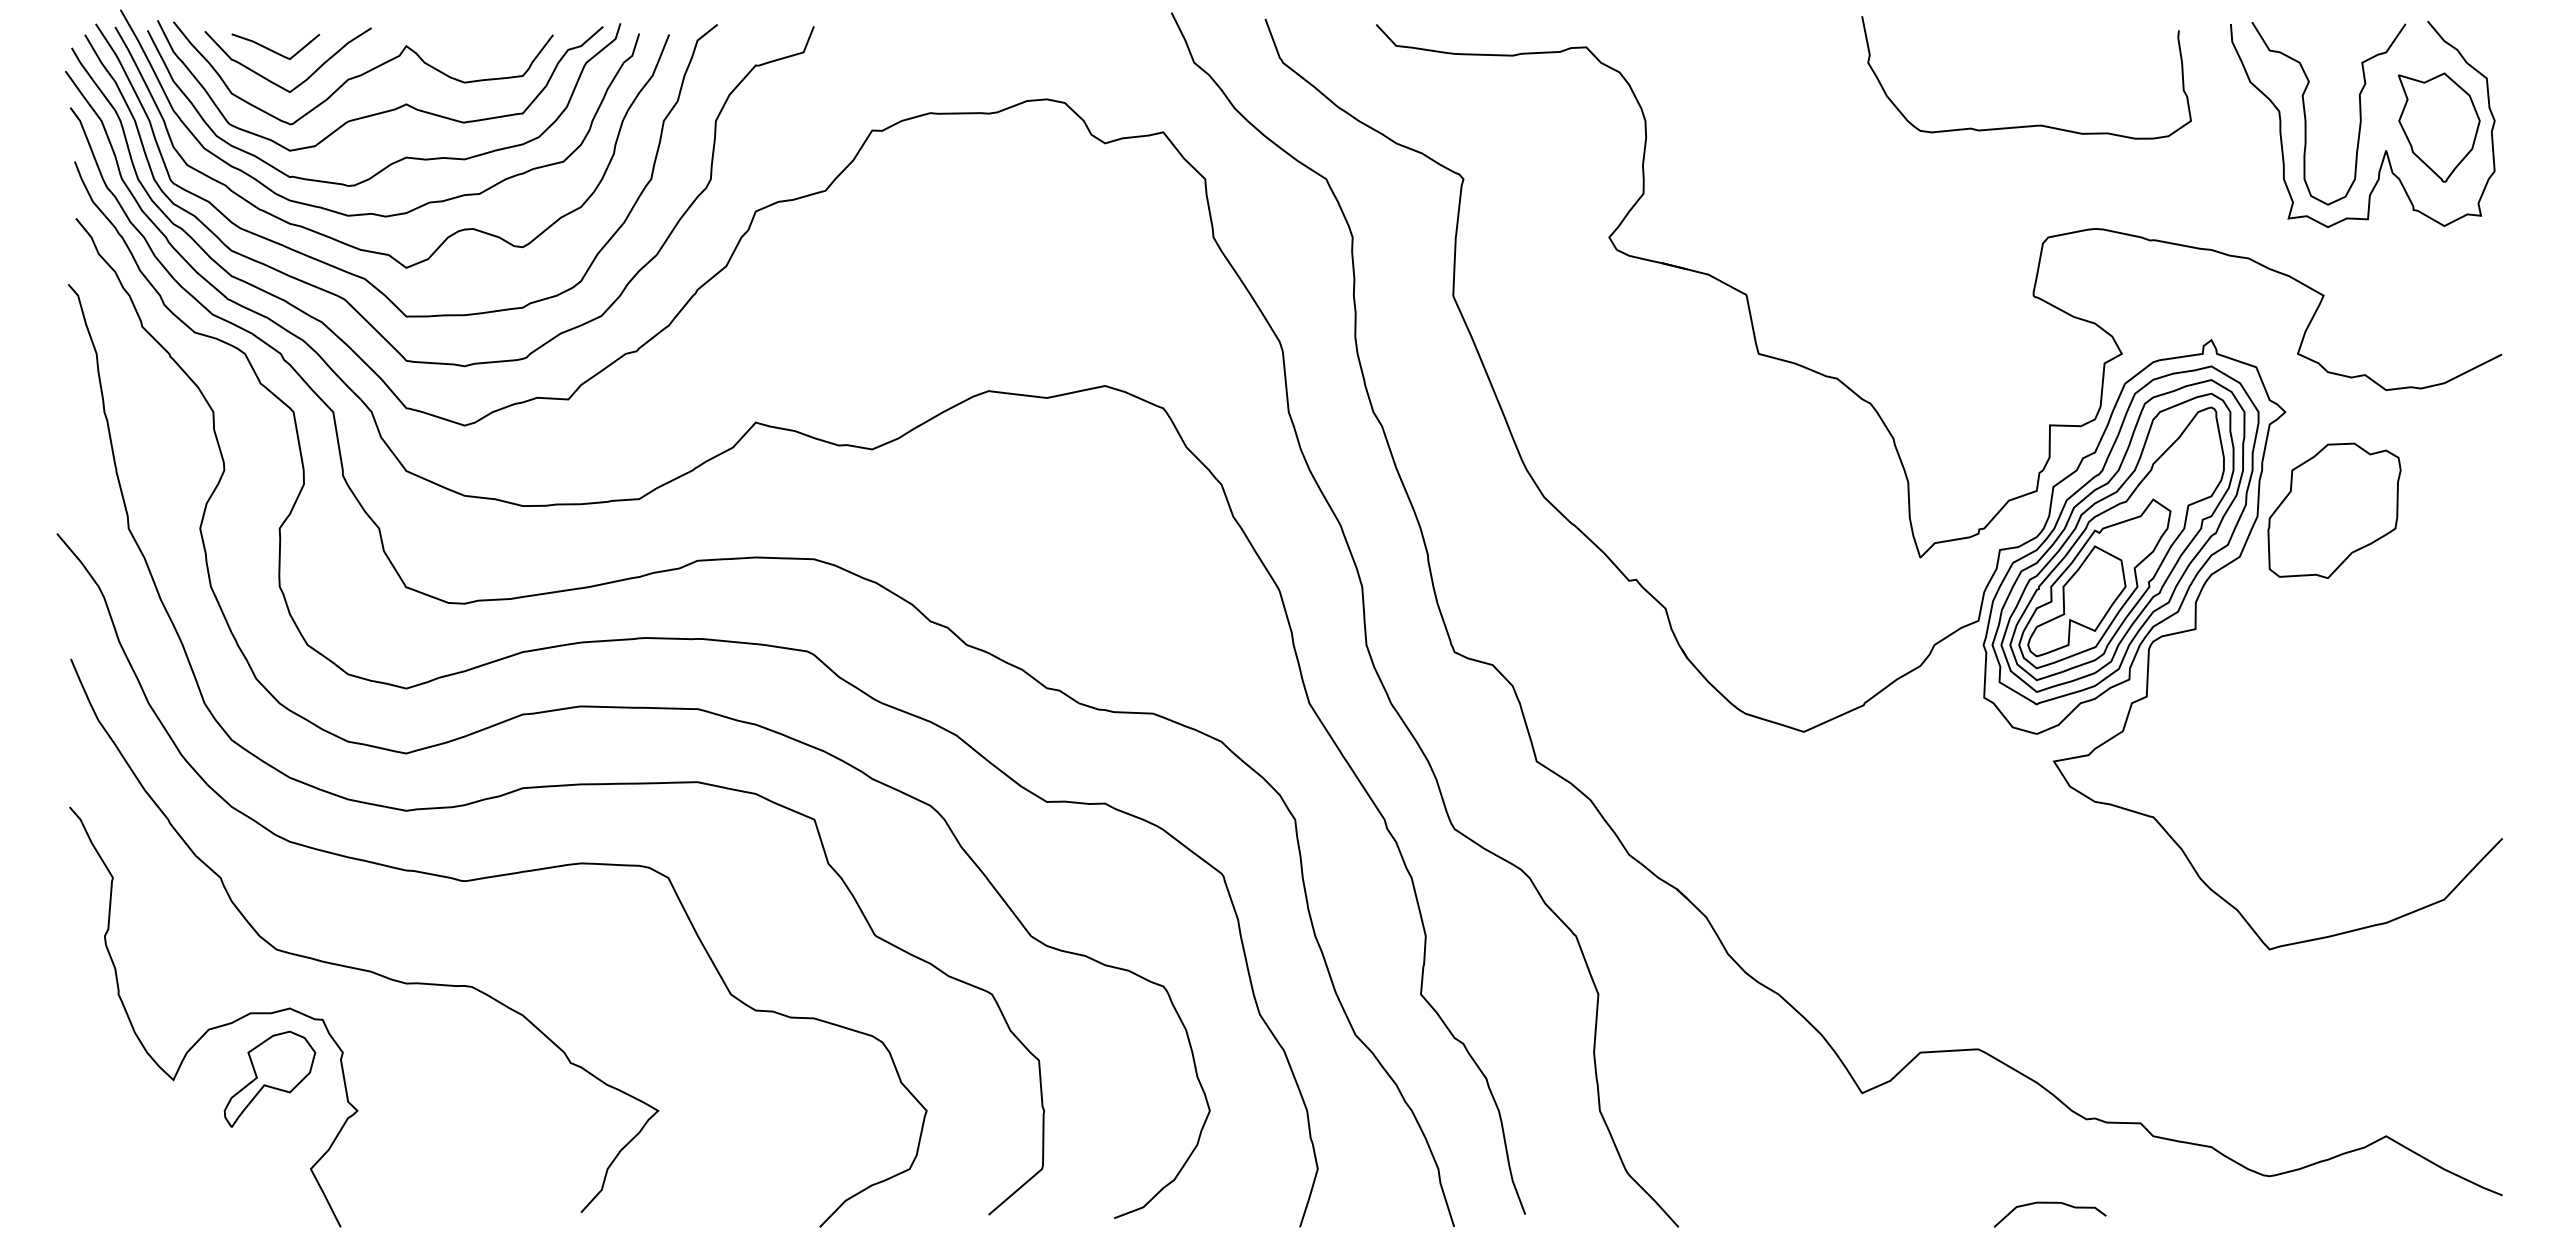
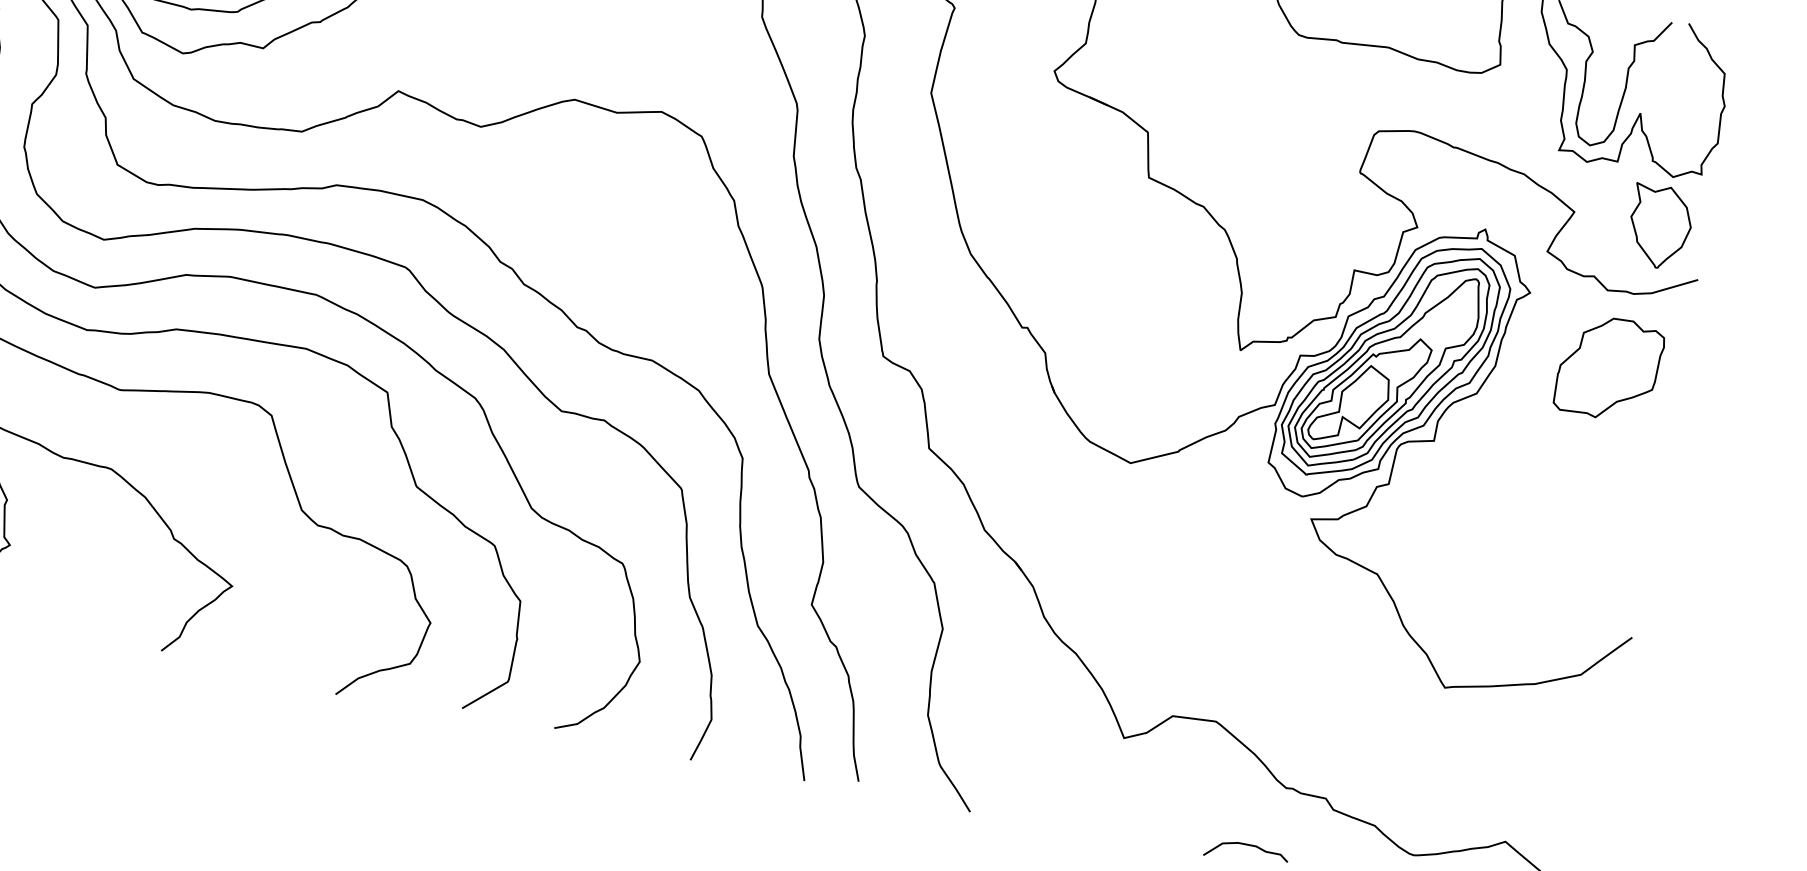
part: (2438, 127) -> (1659, 226), moved
part: (2334, 510) -> (1609, 368), moved

